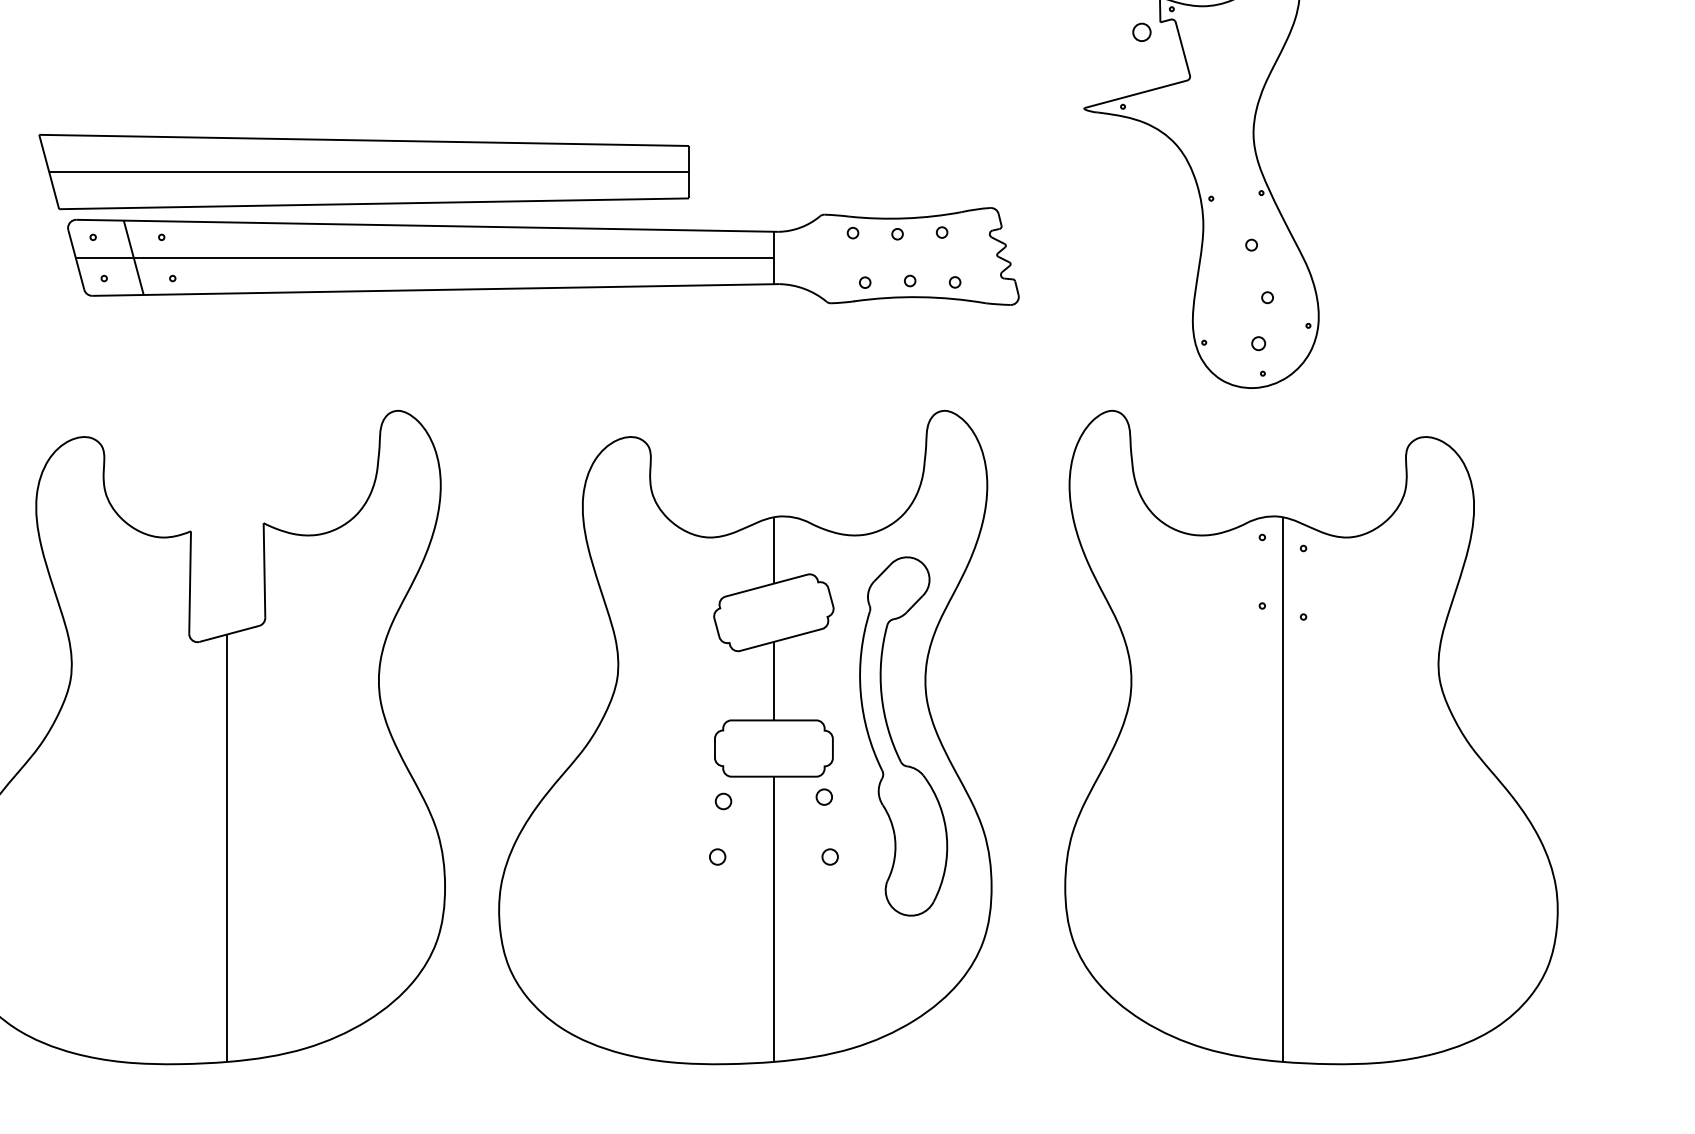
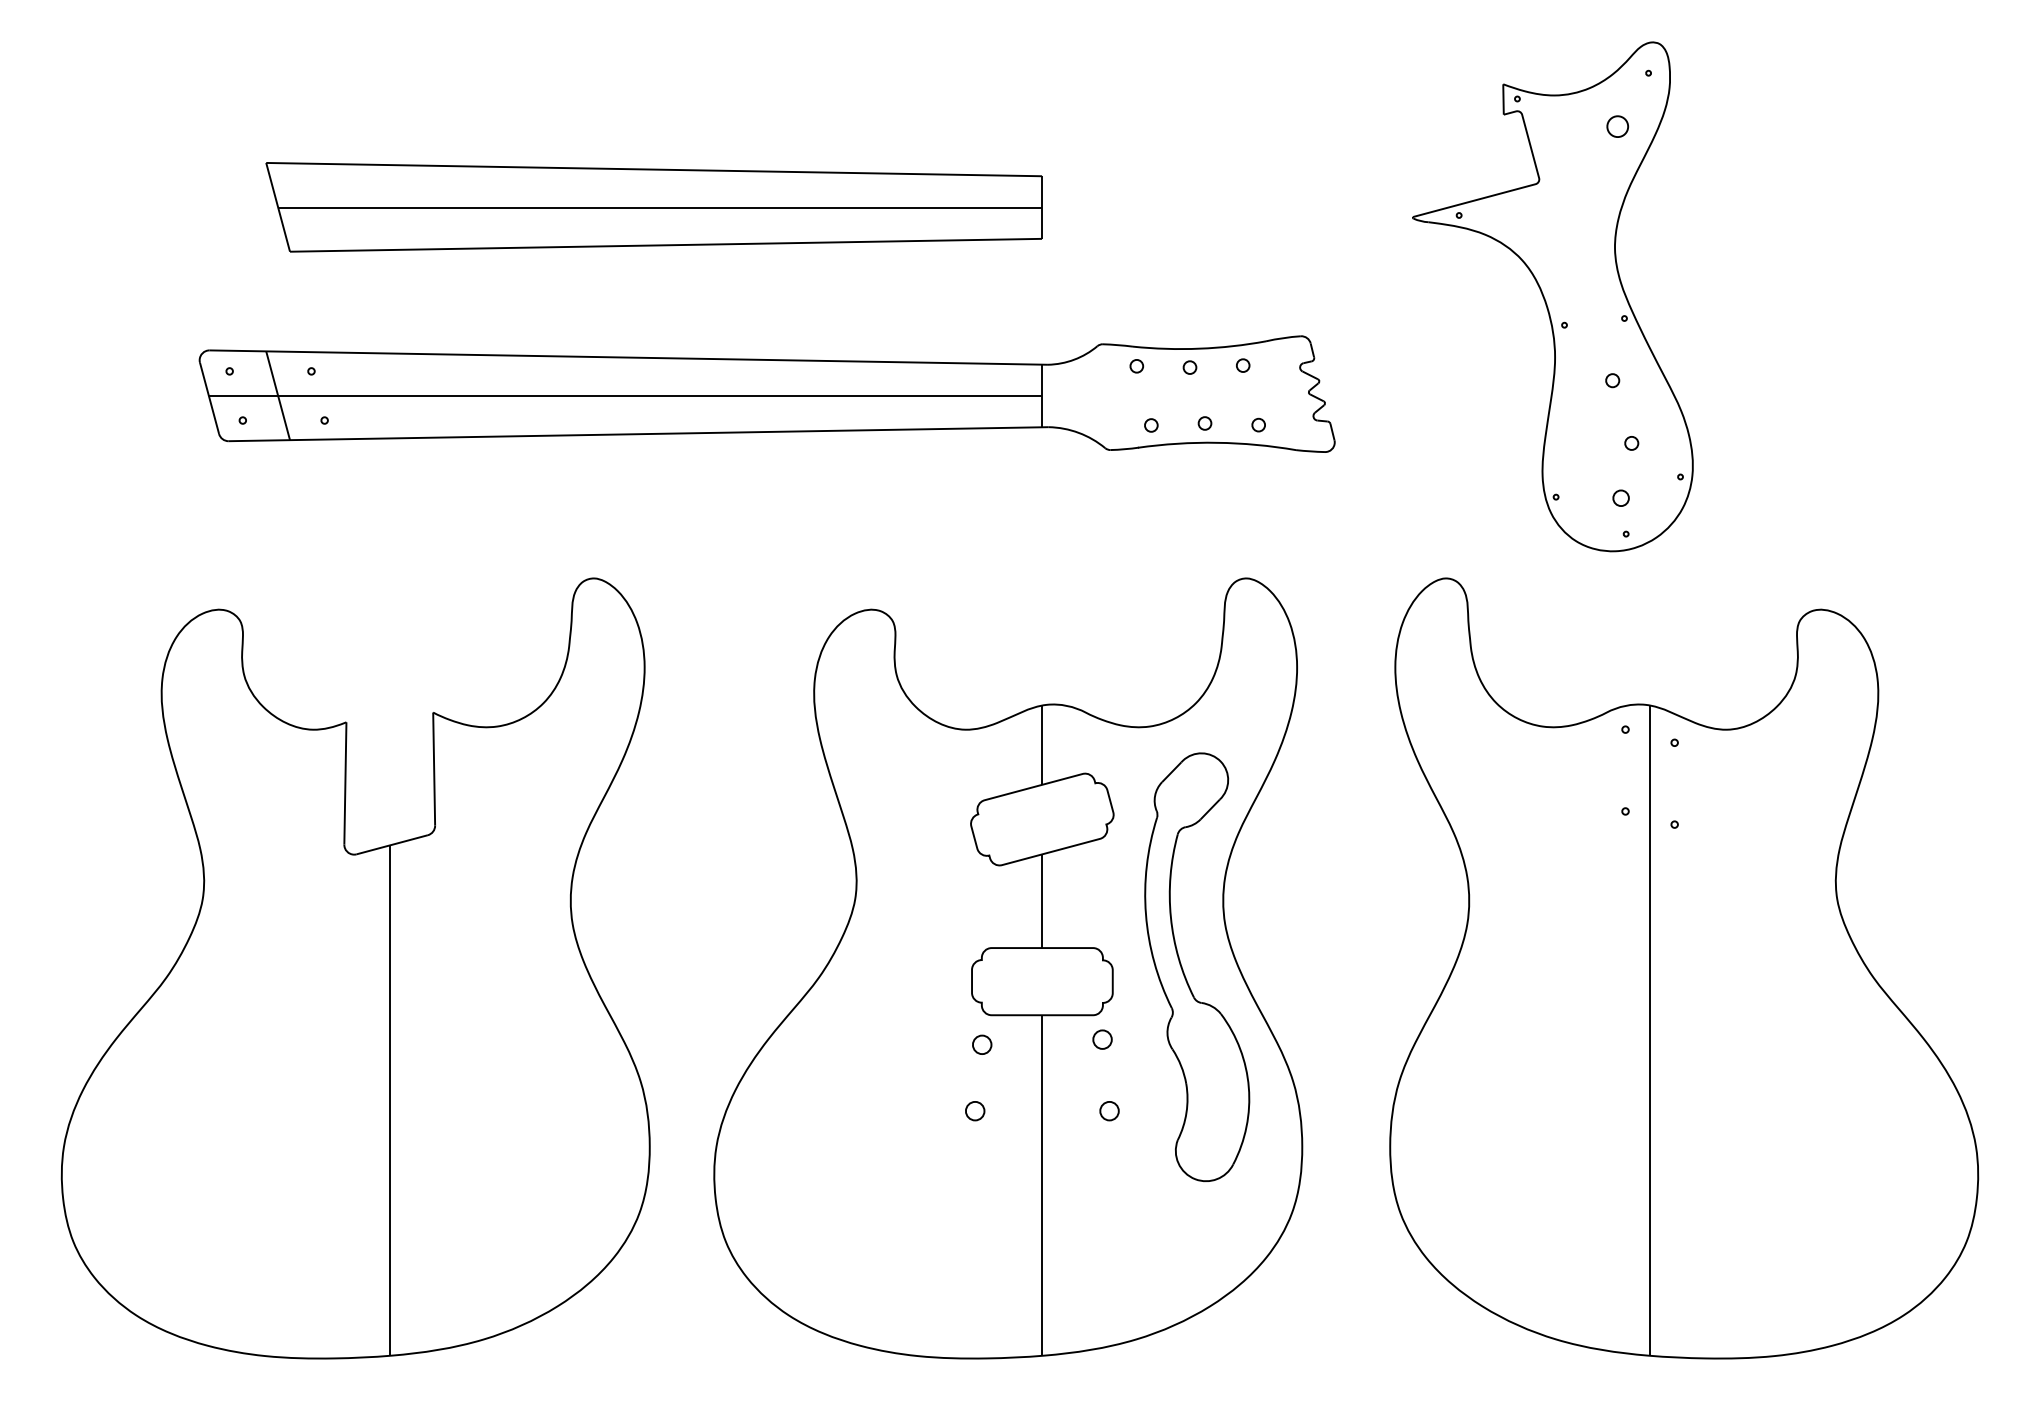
part: (1141, 32) -> (1617, 126), moved
part: (363, 172) -> (653, 207), moved

